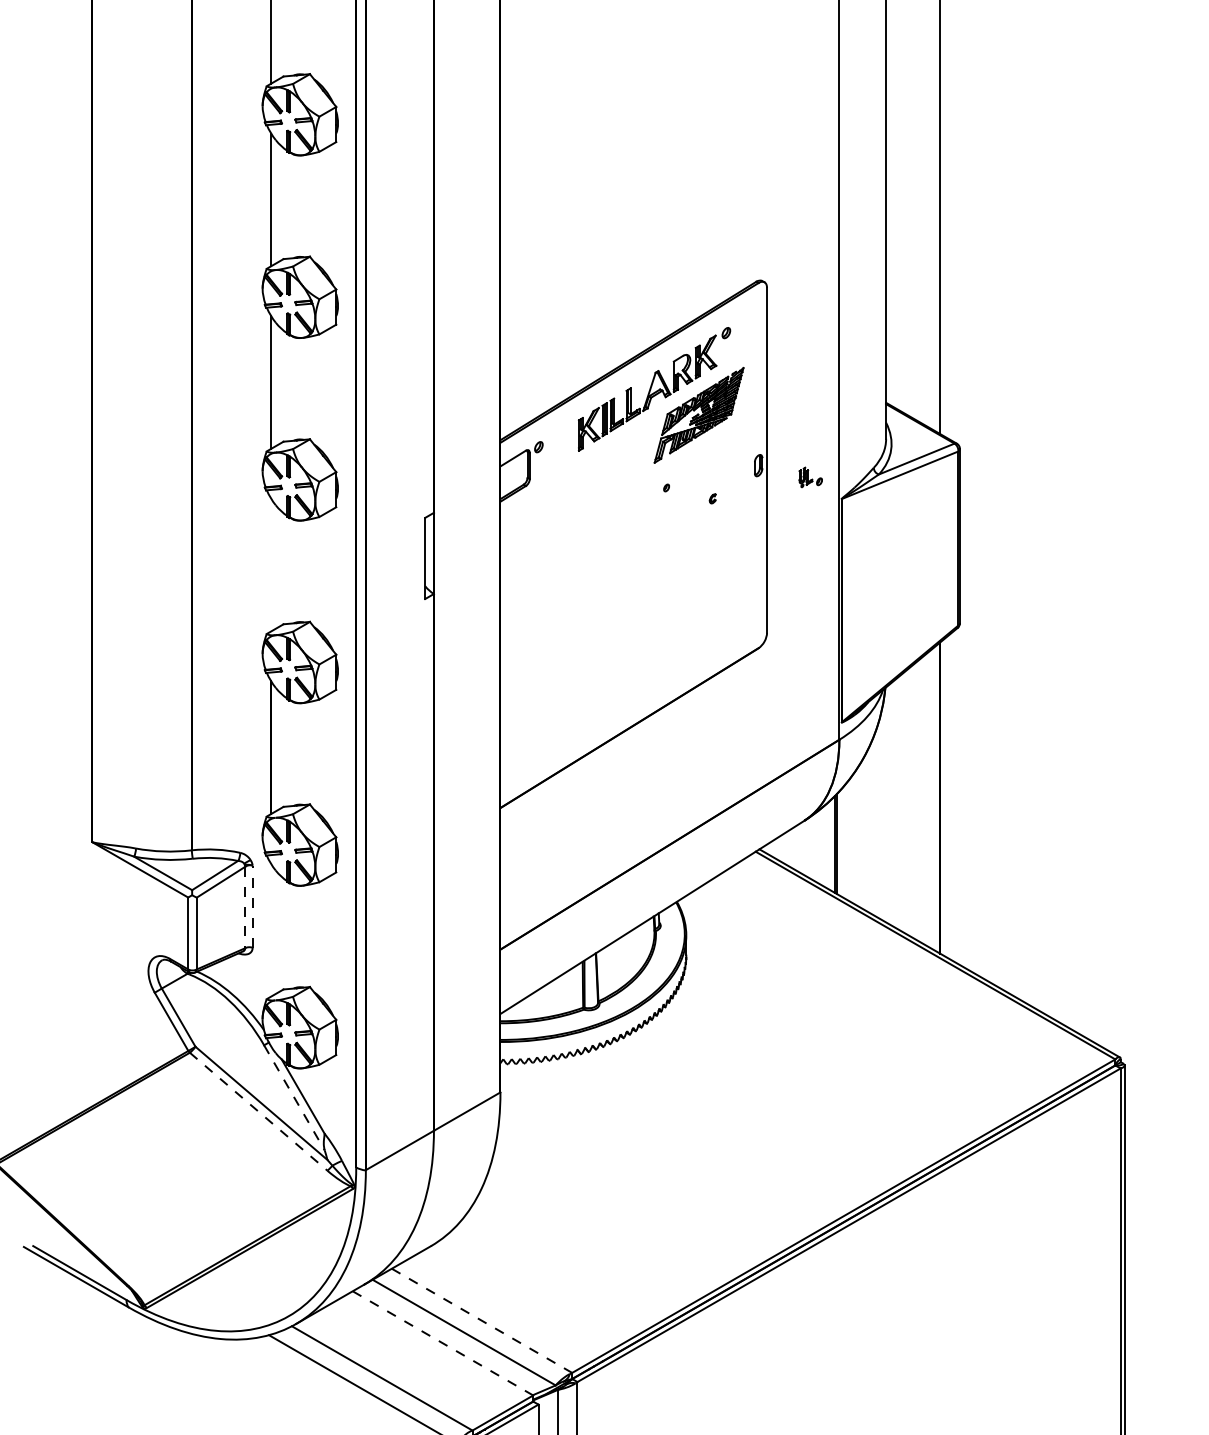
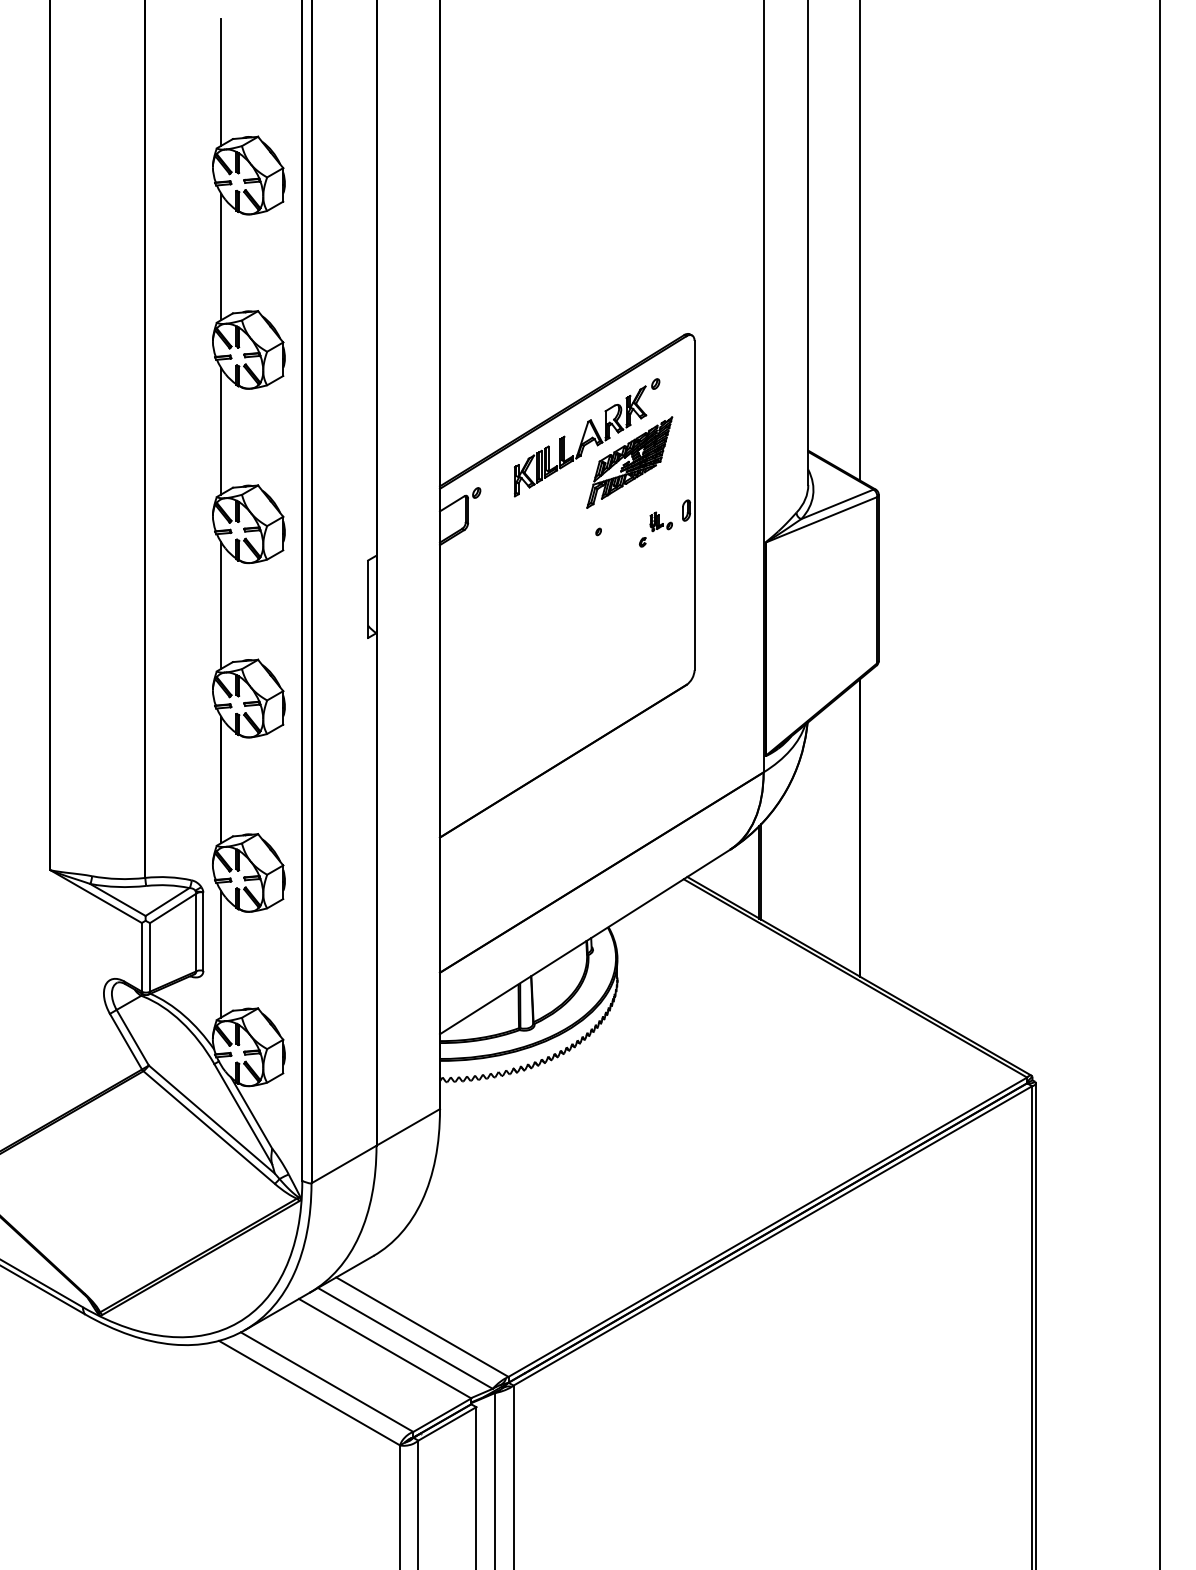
part: (809, 477) -> (660, 521), moved
line: (271, 565) -> (221, 605), added
line: (252, 906) -> (203, 931), dashed -> solid
line: (245, 907) -> (196, 932), dashed -> solid
line: (271, 929) -> (221, 953), added
line: (294, 1098) -> (243, 1114), dashed -> solid
line: (259, 1111) -> (209, 1127), dashed -> solid
line: (482, 1321) -> (422, 1327), dashed -> solid
line: (443, 1343) -> (385, 1348), dashed -> solid

